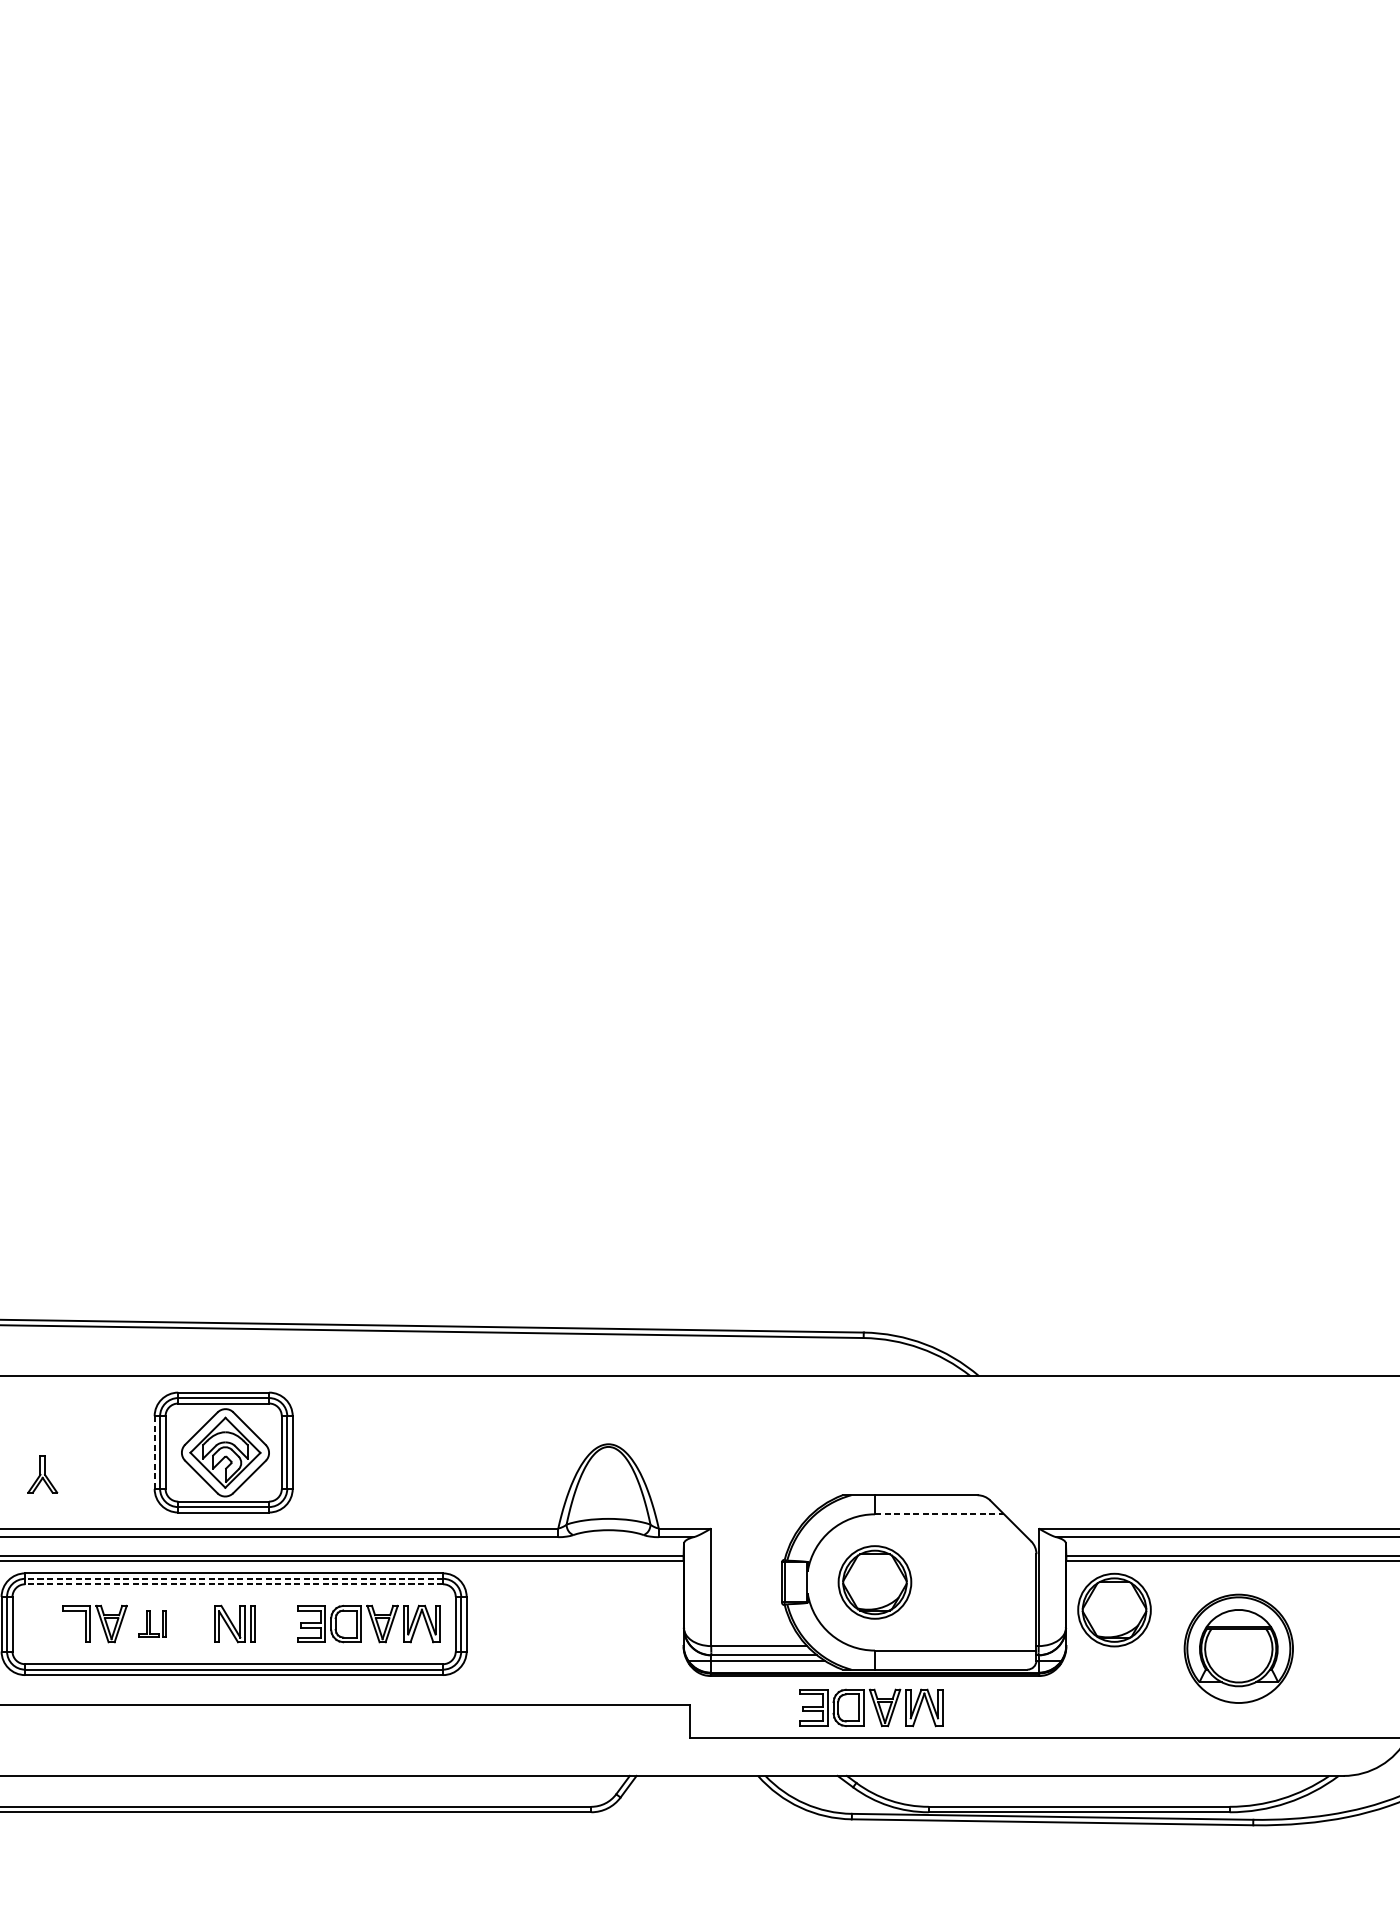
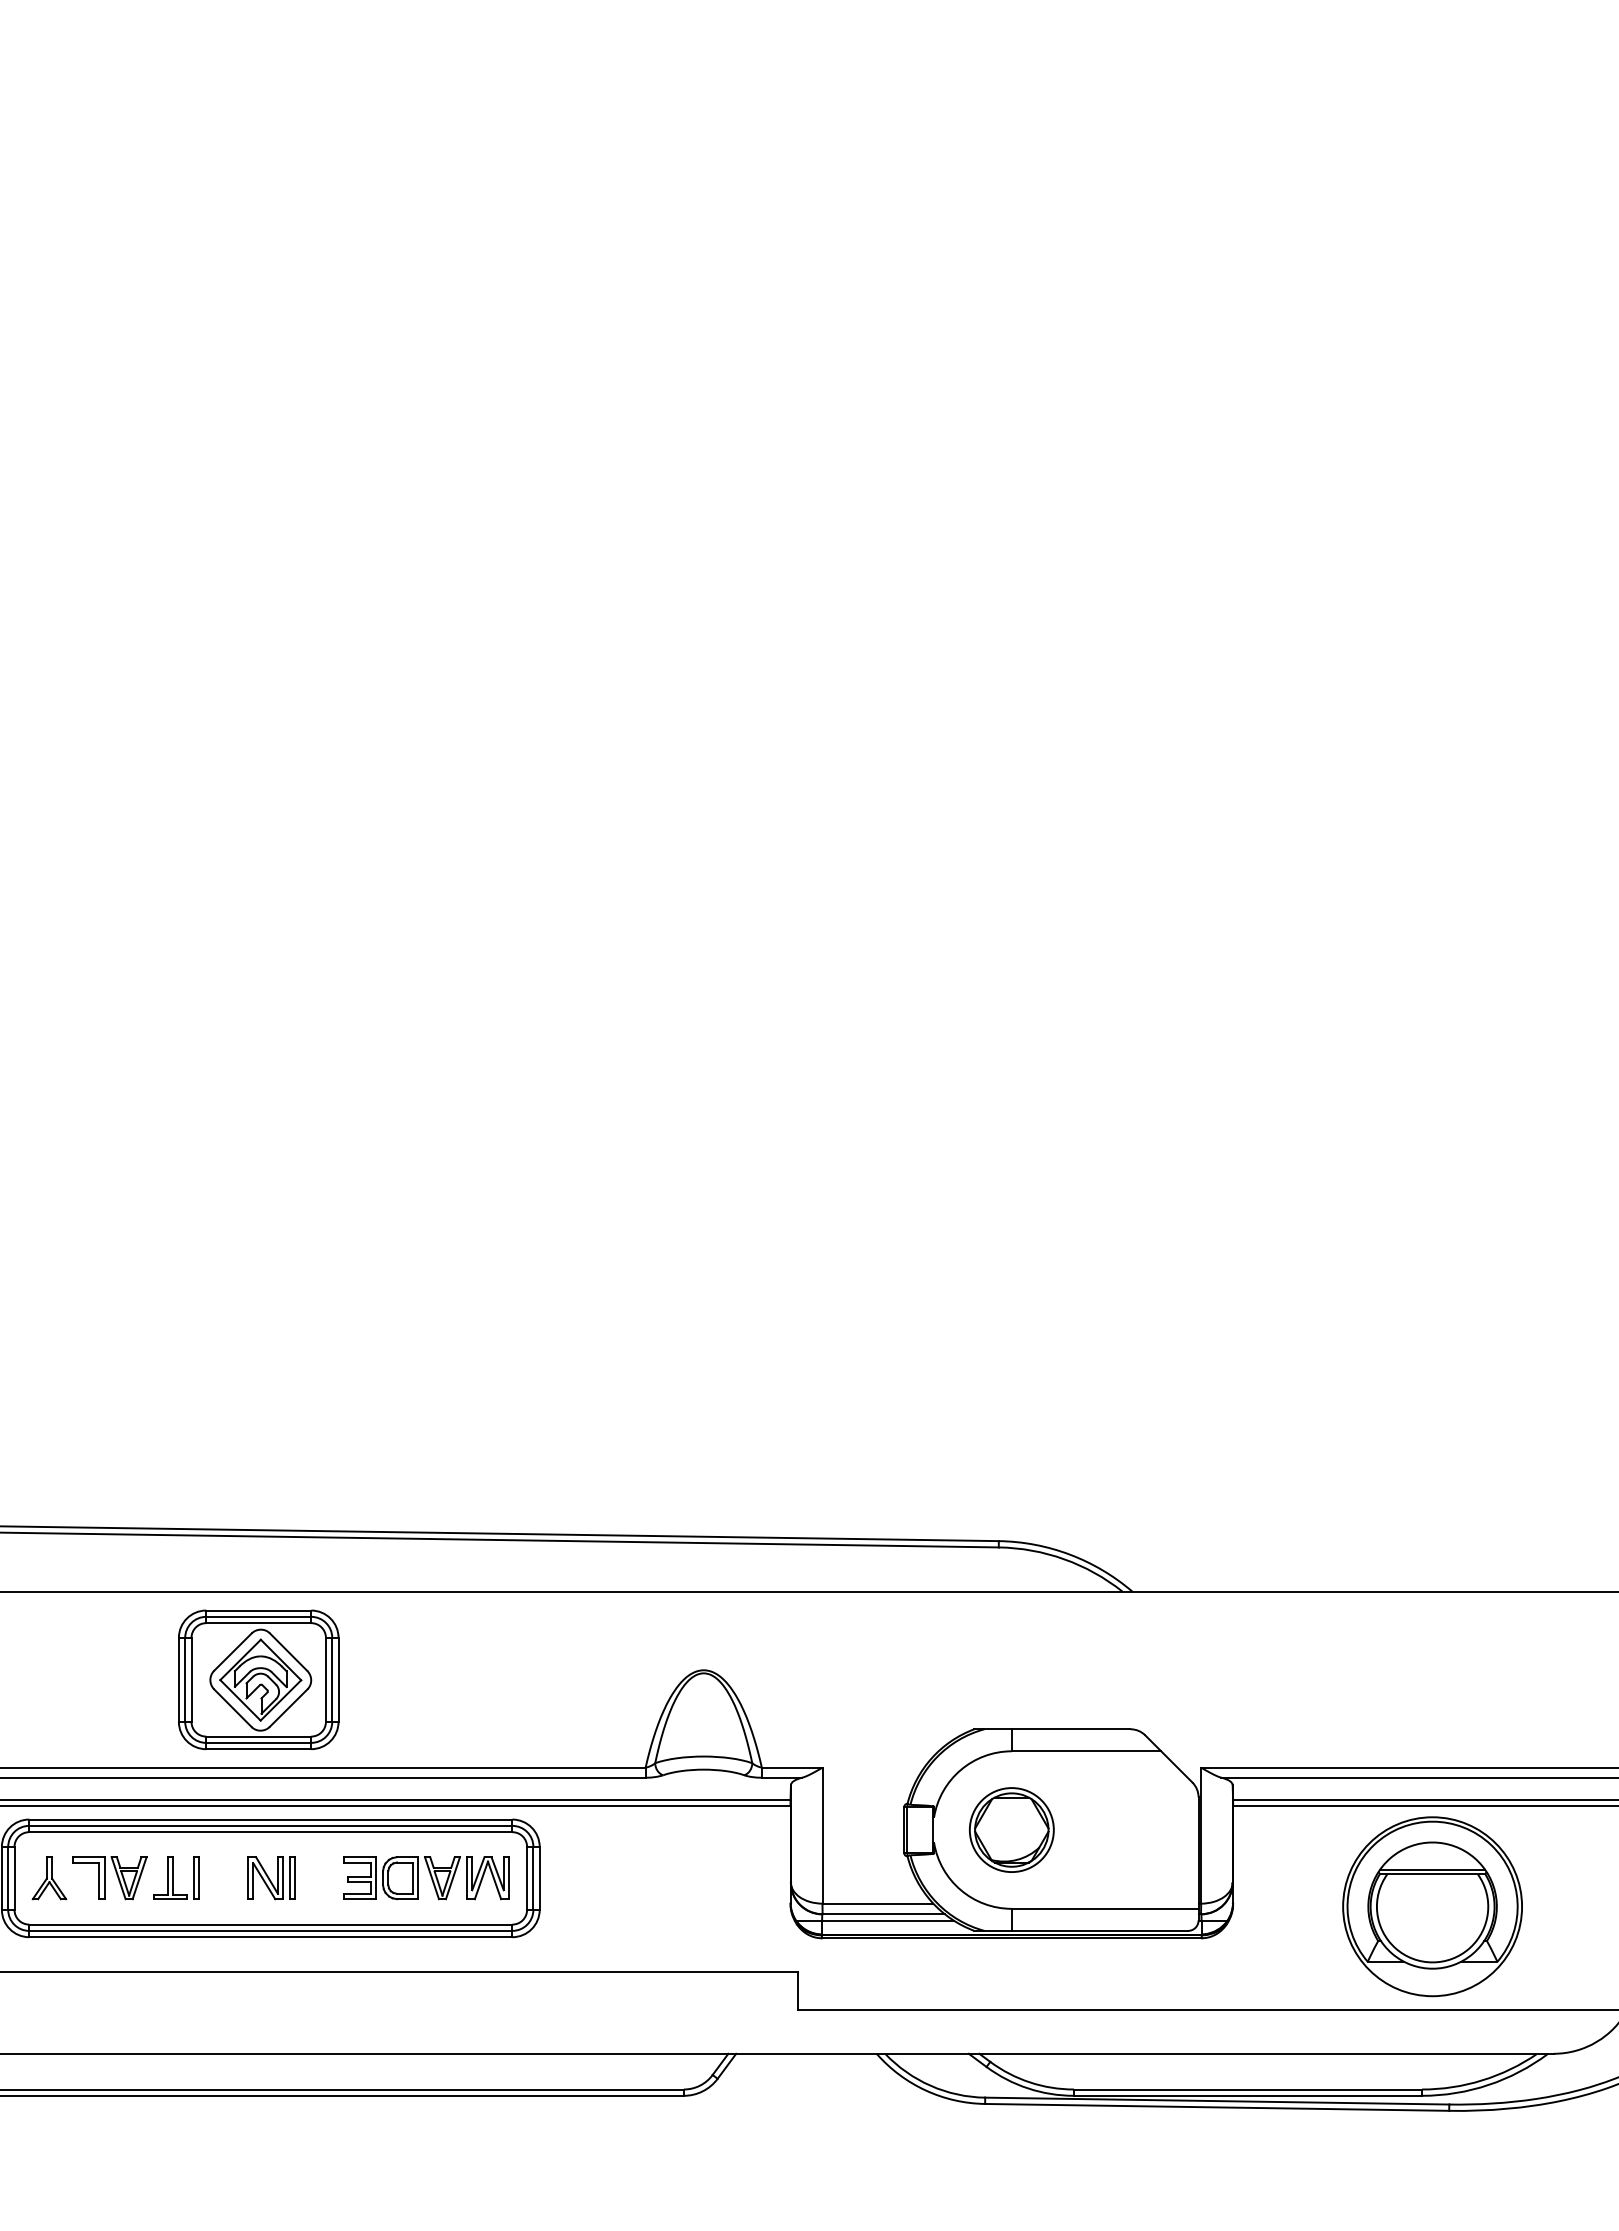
line: (154, 1453) -> (178, 1680), dashed -> solid
part: (42, 1474) -> (49, 1878), moved
line: (939, 1514) -> (1086, 1751), dashed -> solid
line: (233, 1578) -> (270, 1825), dashed -> solid
line: (233, 1584) -> (270, 1832), dashed -> solid
part: (1114, 1609) -> (1288, 1861), removed
part: (152, 1623) -> (176, 1877), size x1.43
part: (1238, 1648) -> (1432, 1906), size x1.43
part: (871, 1708) -> (1007, 1975), removed

